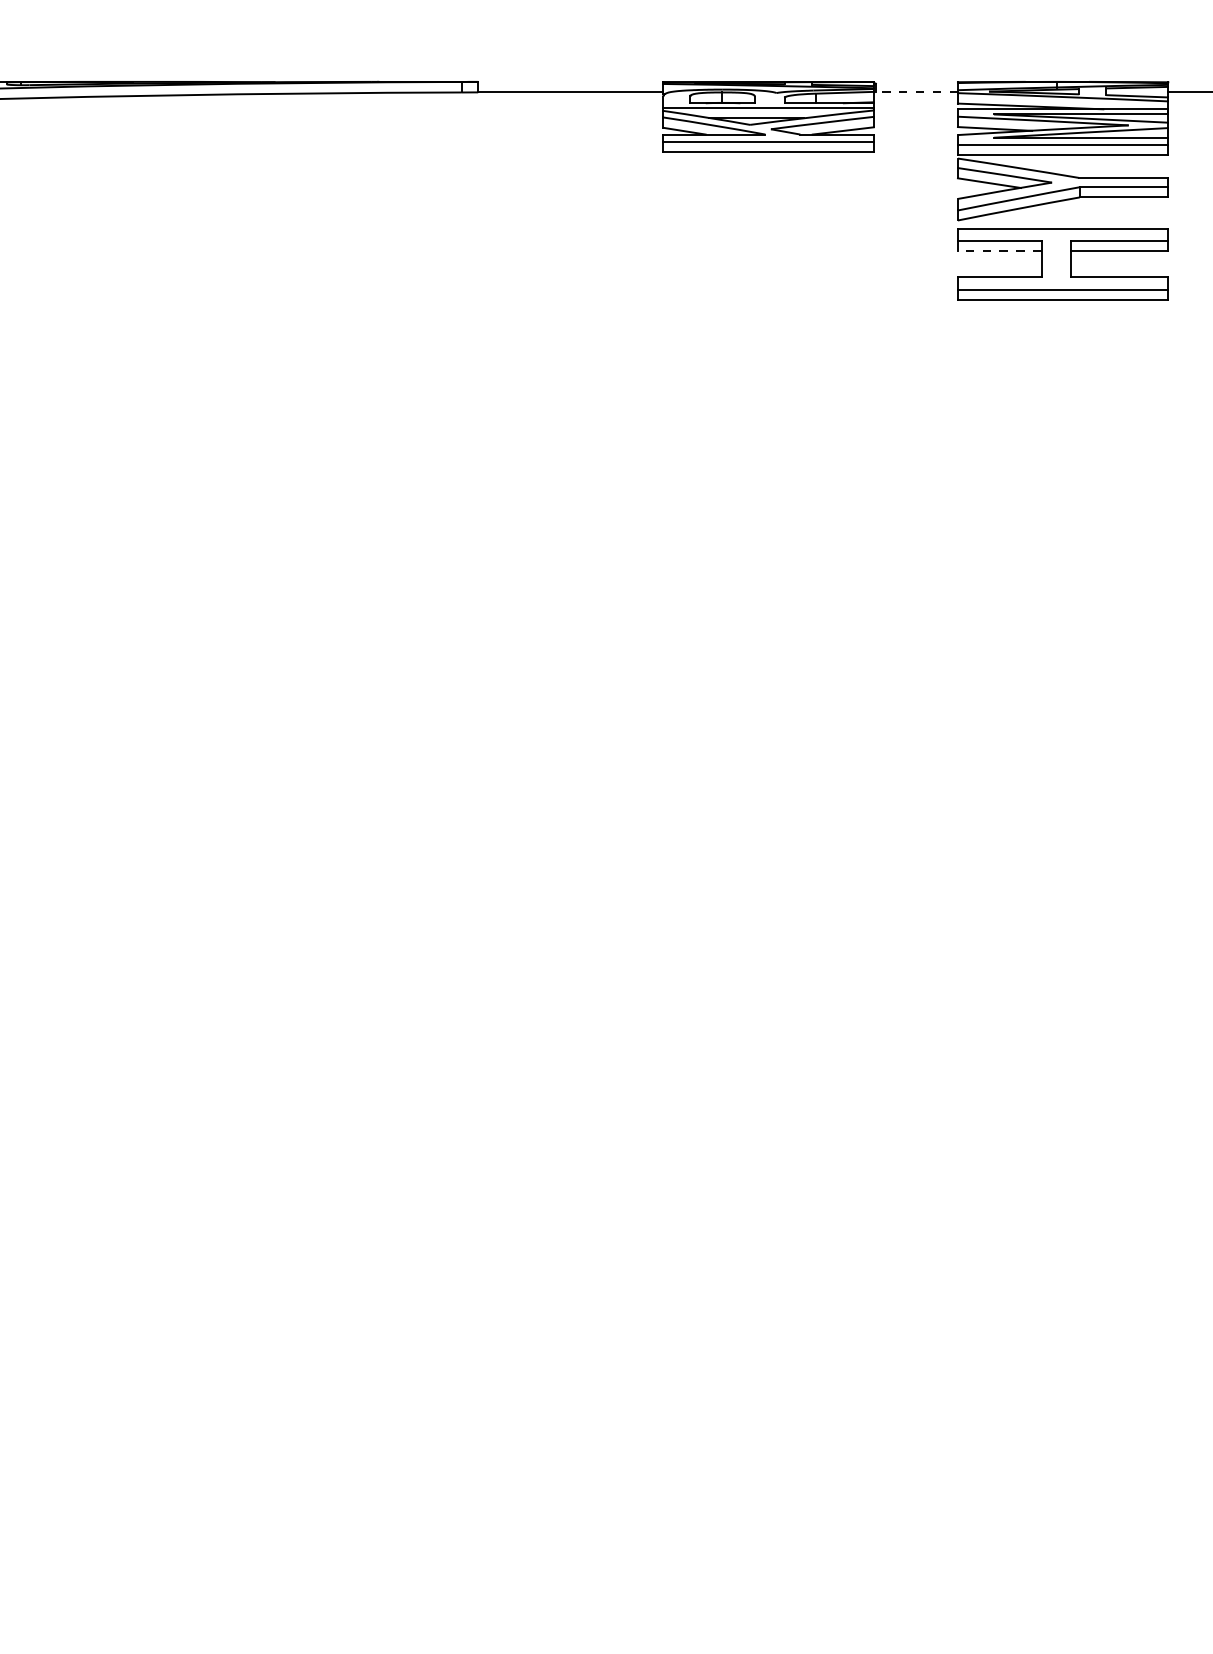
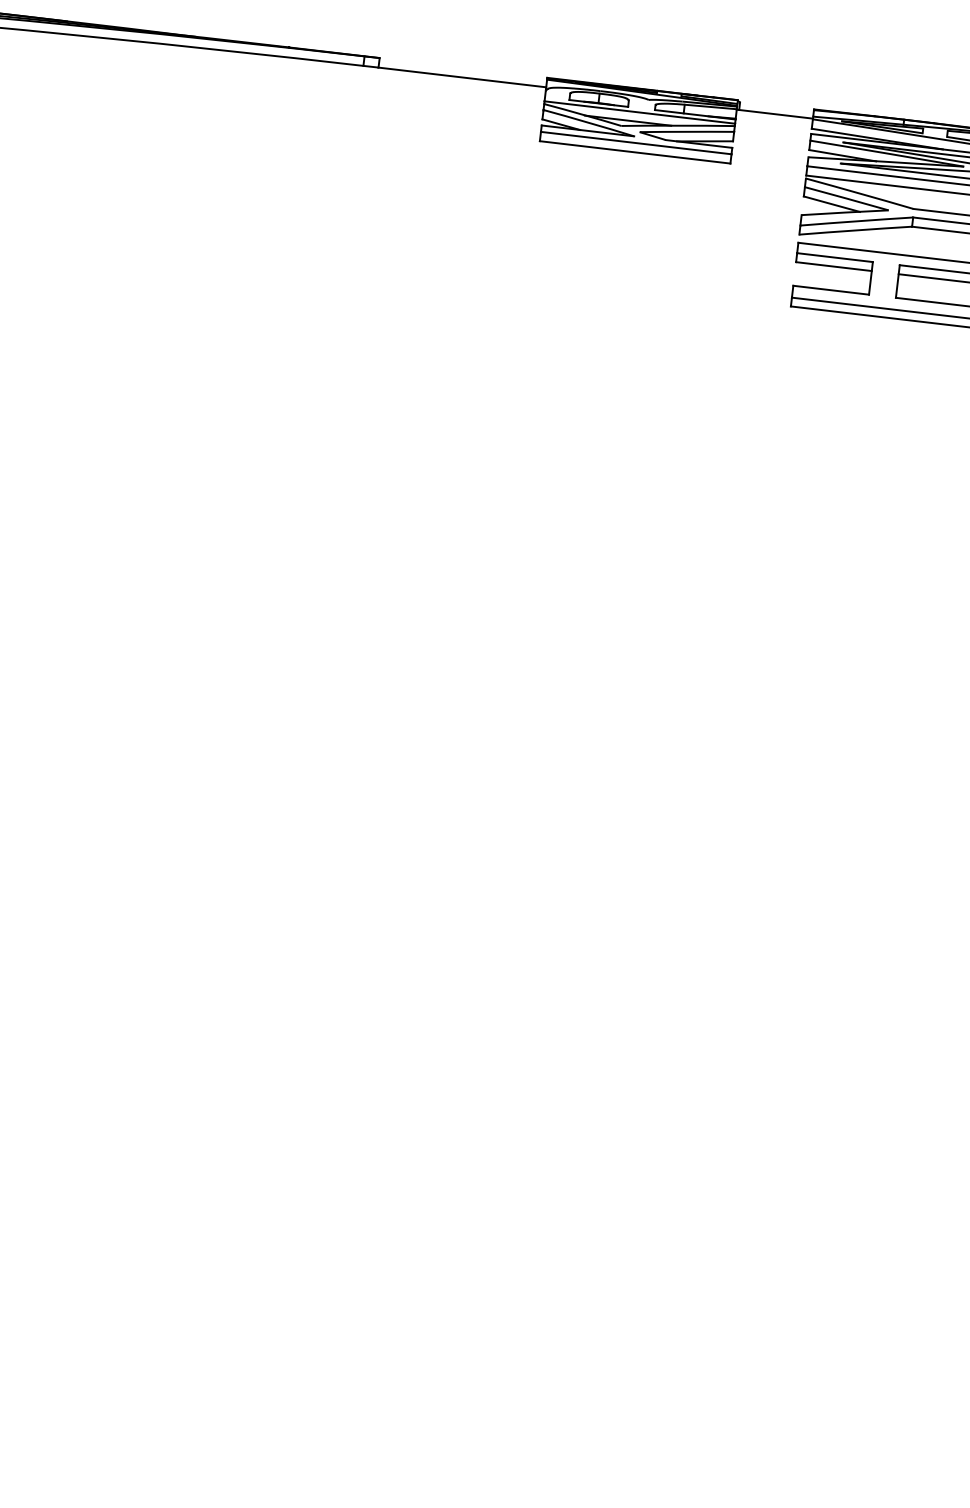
line: (915, 92) -> (774, 114), dashed -> solid
line: (999, 250) -> (833, 266), dashed -> solid

